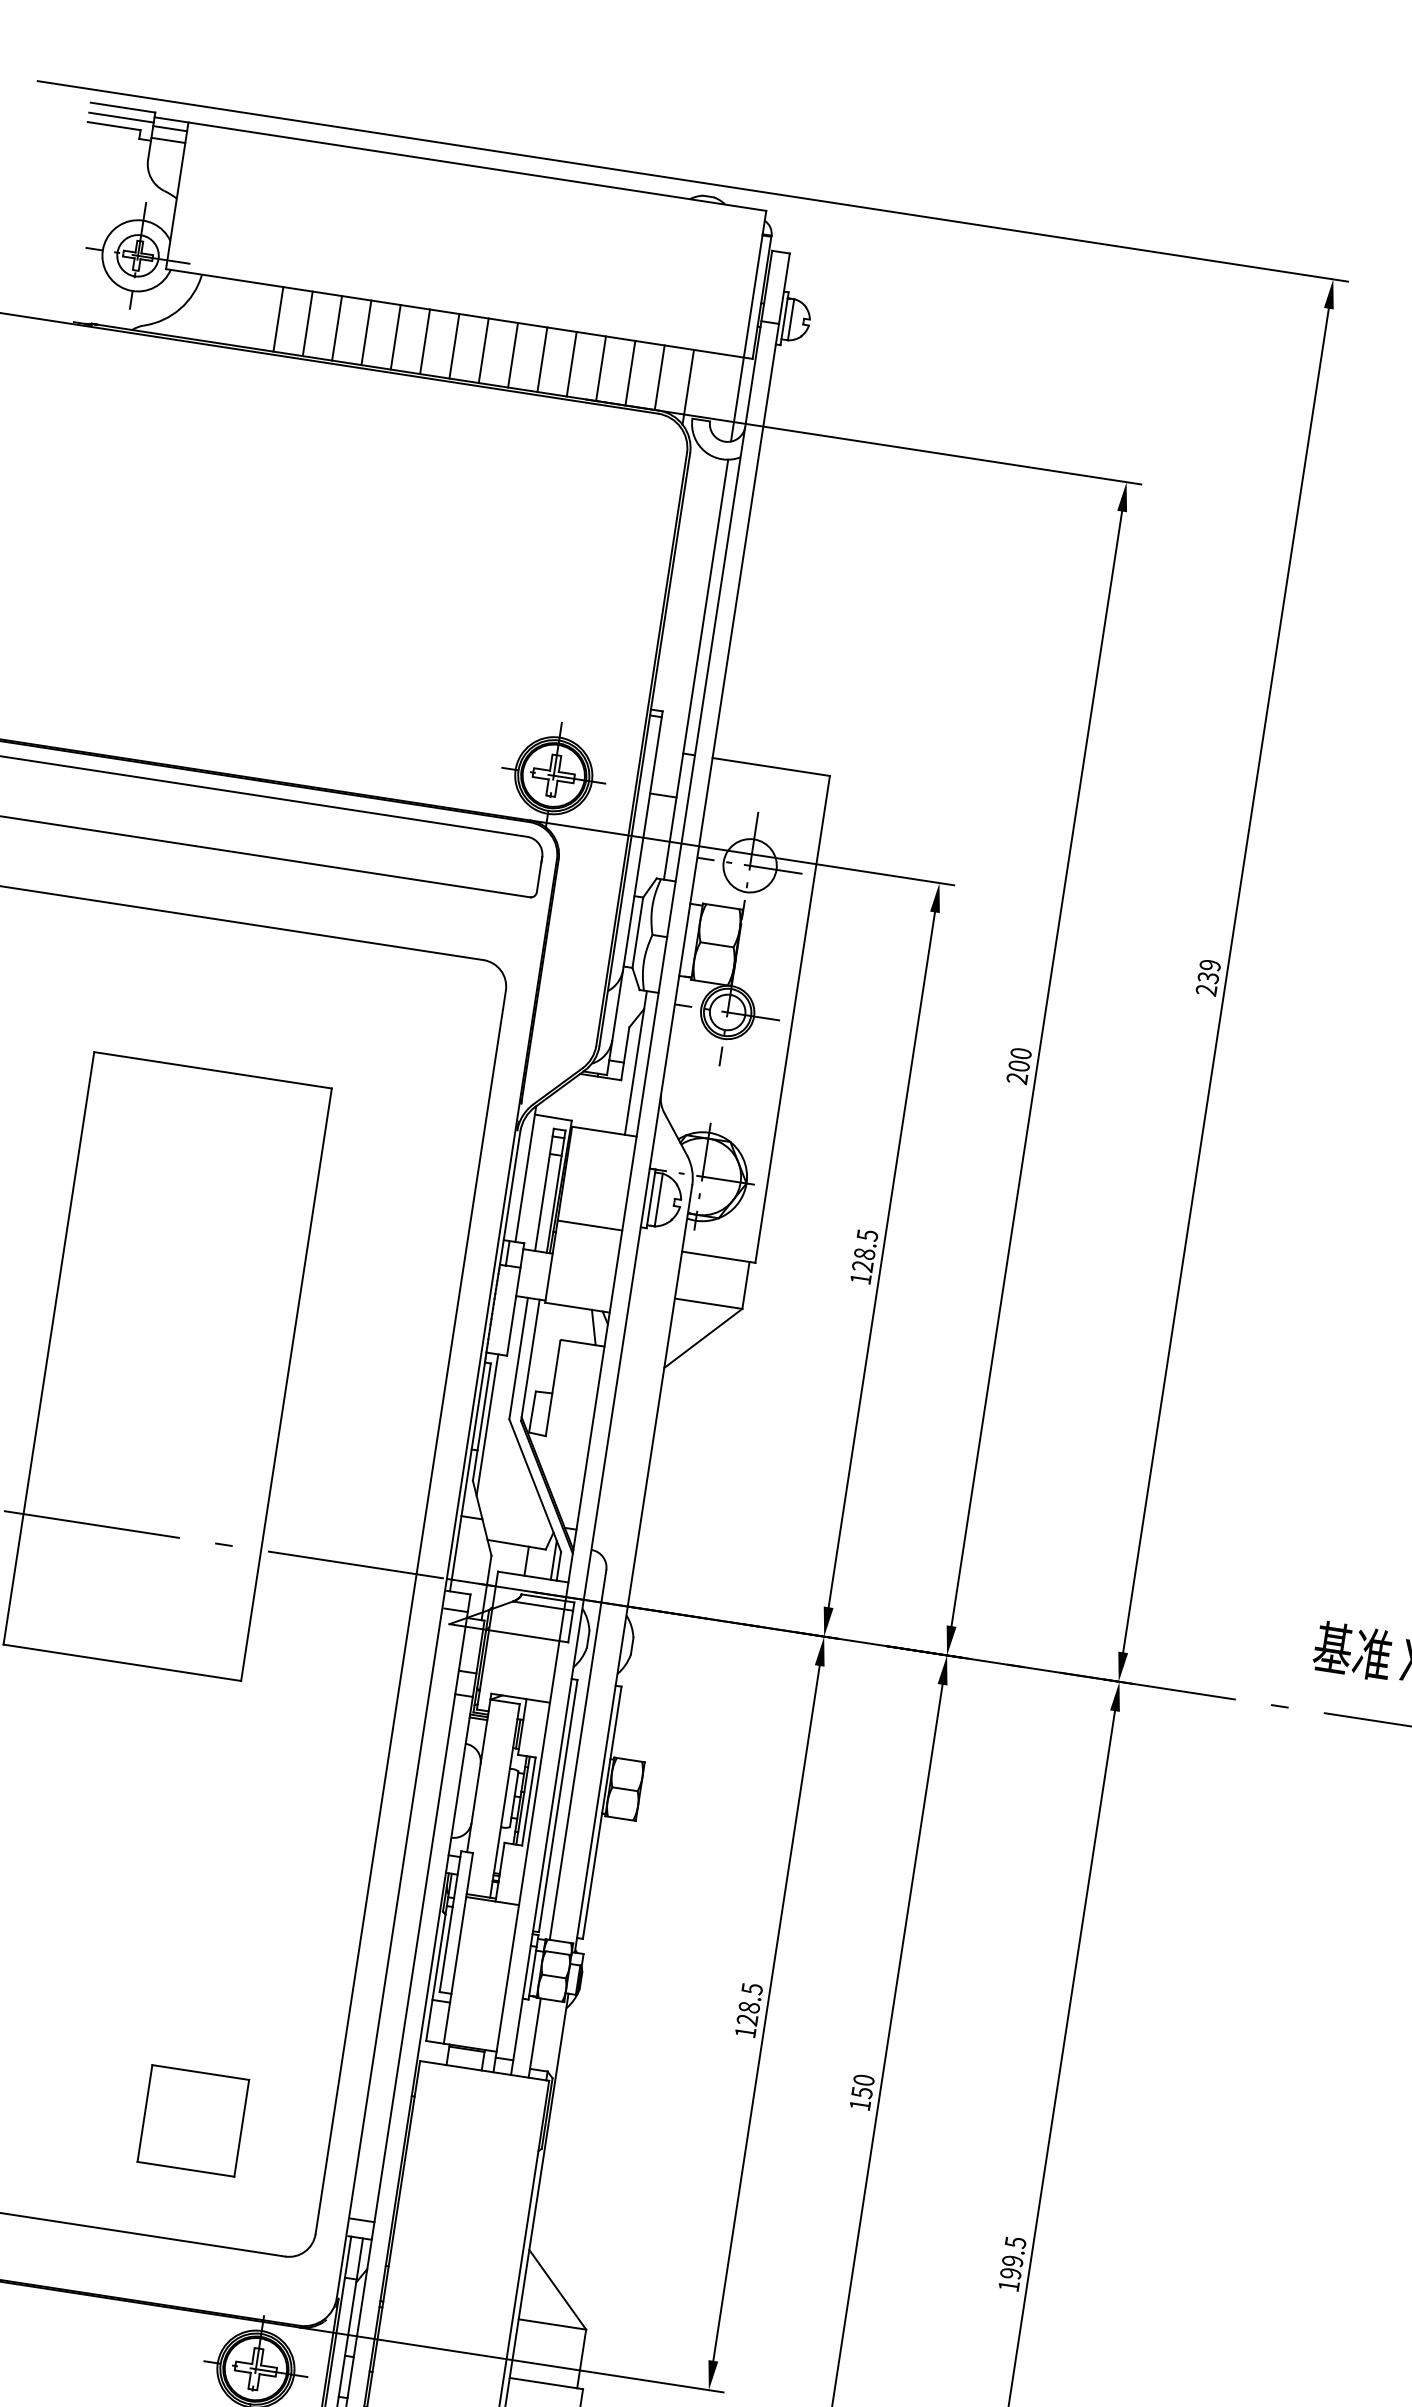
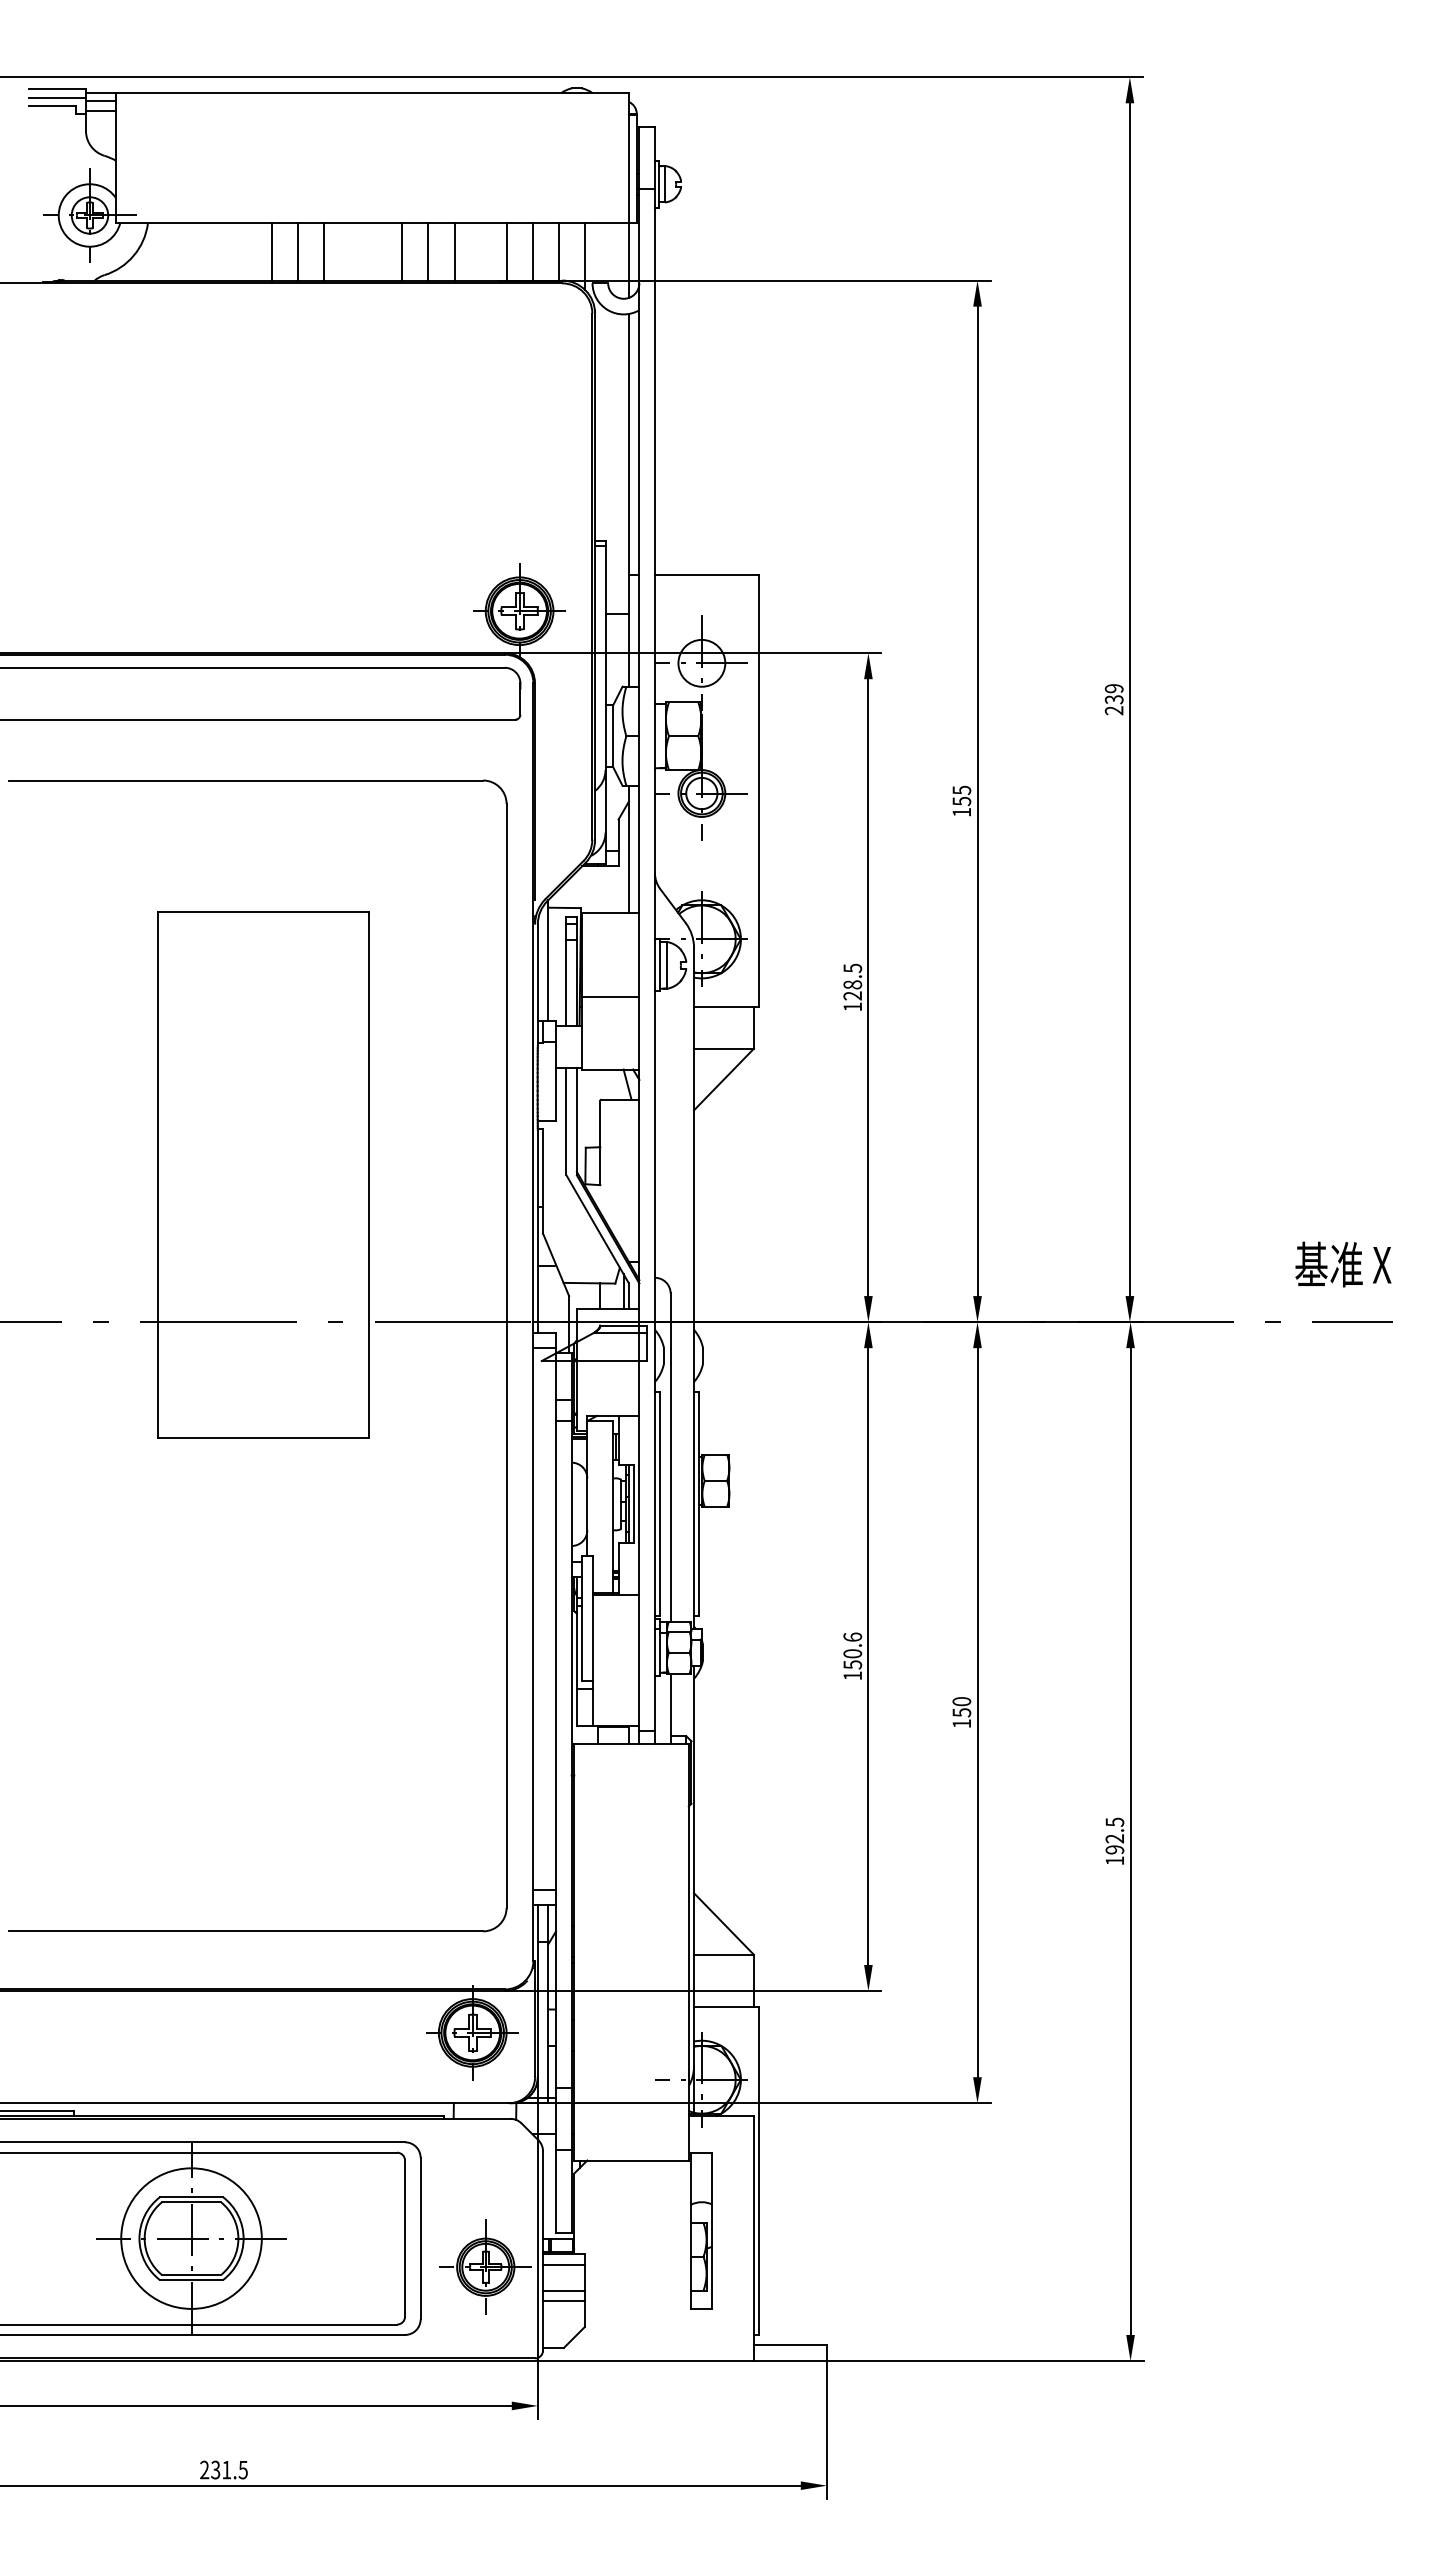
line: (278, 318) -> (220, 251), removed
line: (308, 323) -> (246, 251), removed
line: (425, 341) -> (350, 251), removed
line: (454, 345) -> (376, 251), removed
line: (571, 363) -> (480, 251), removed
text: (1018, 1065) -> (961, 800), 200 -> 155
line: (487, 1425) -> (548, 1183), removed
text: (749, 2003) -> (852, 1650), 128.5 -> 150.6
part: (193, 2120) -> (385, 1825), removed
text: (1013, 2260) -> (1115, 1838), 199.5 -> 192.5

